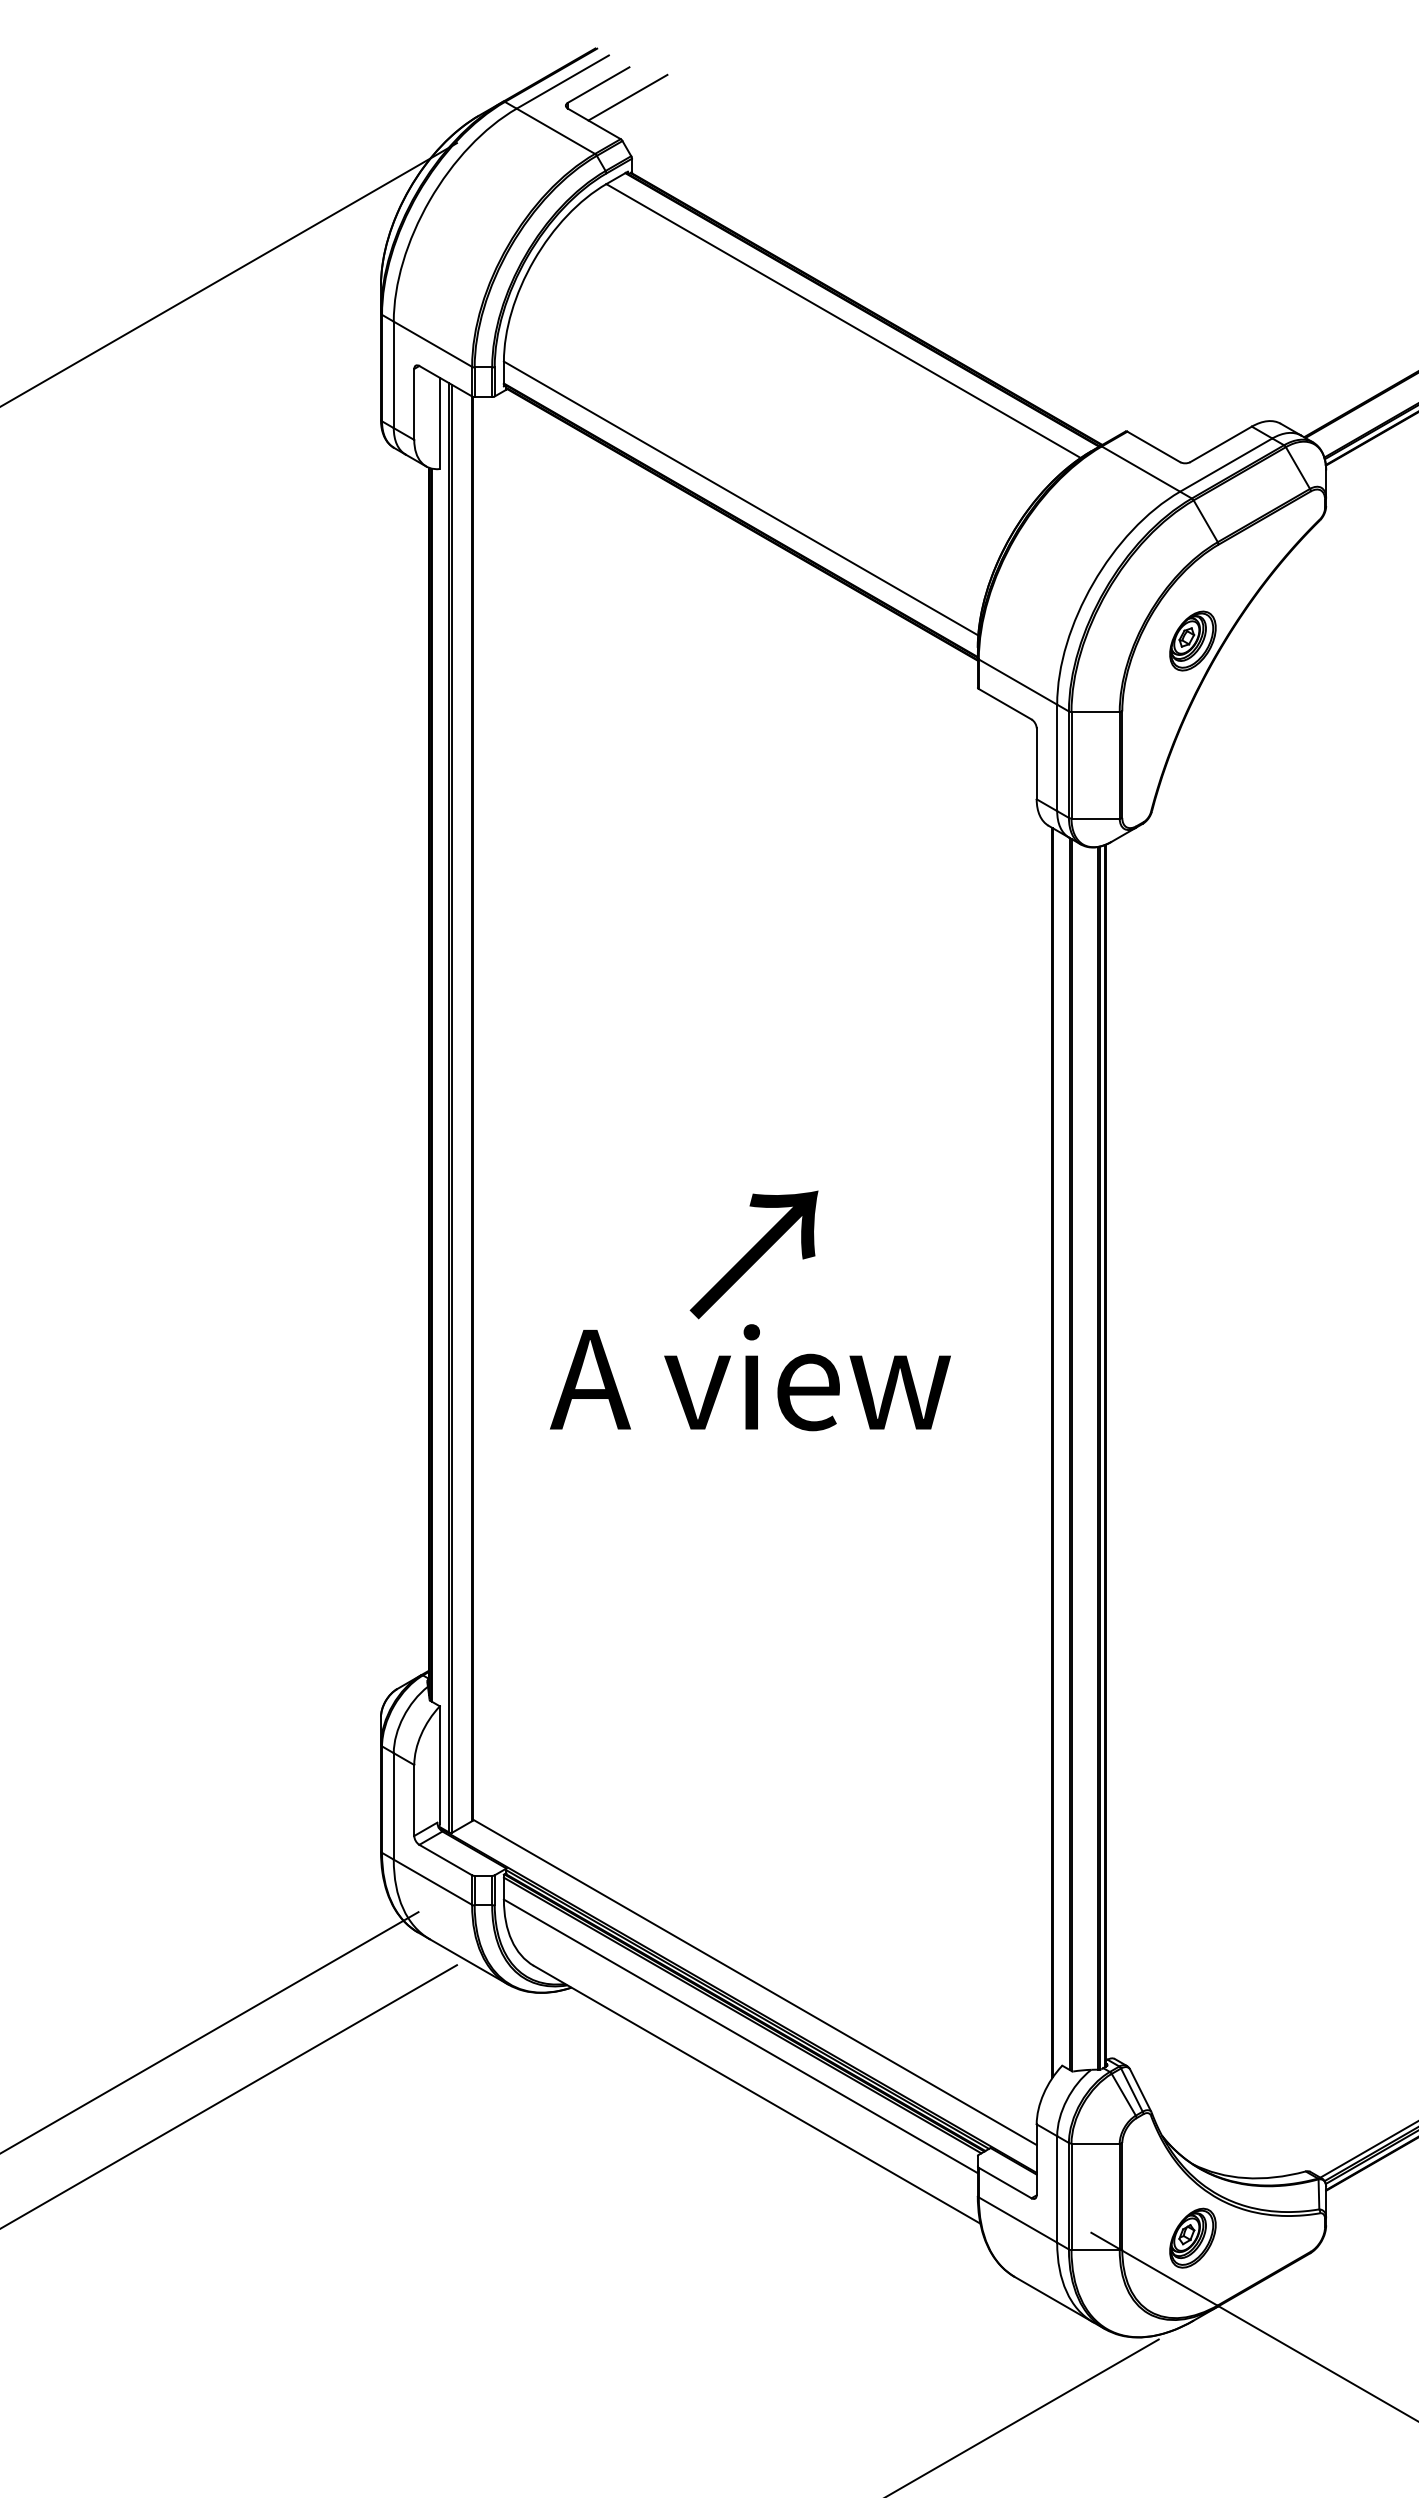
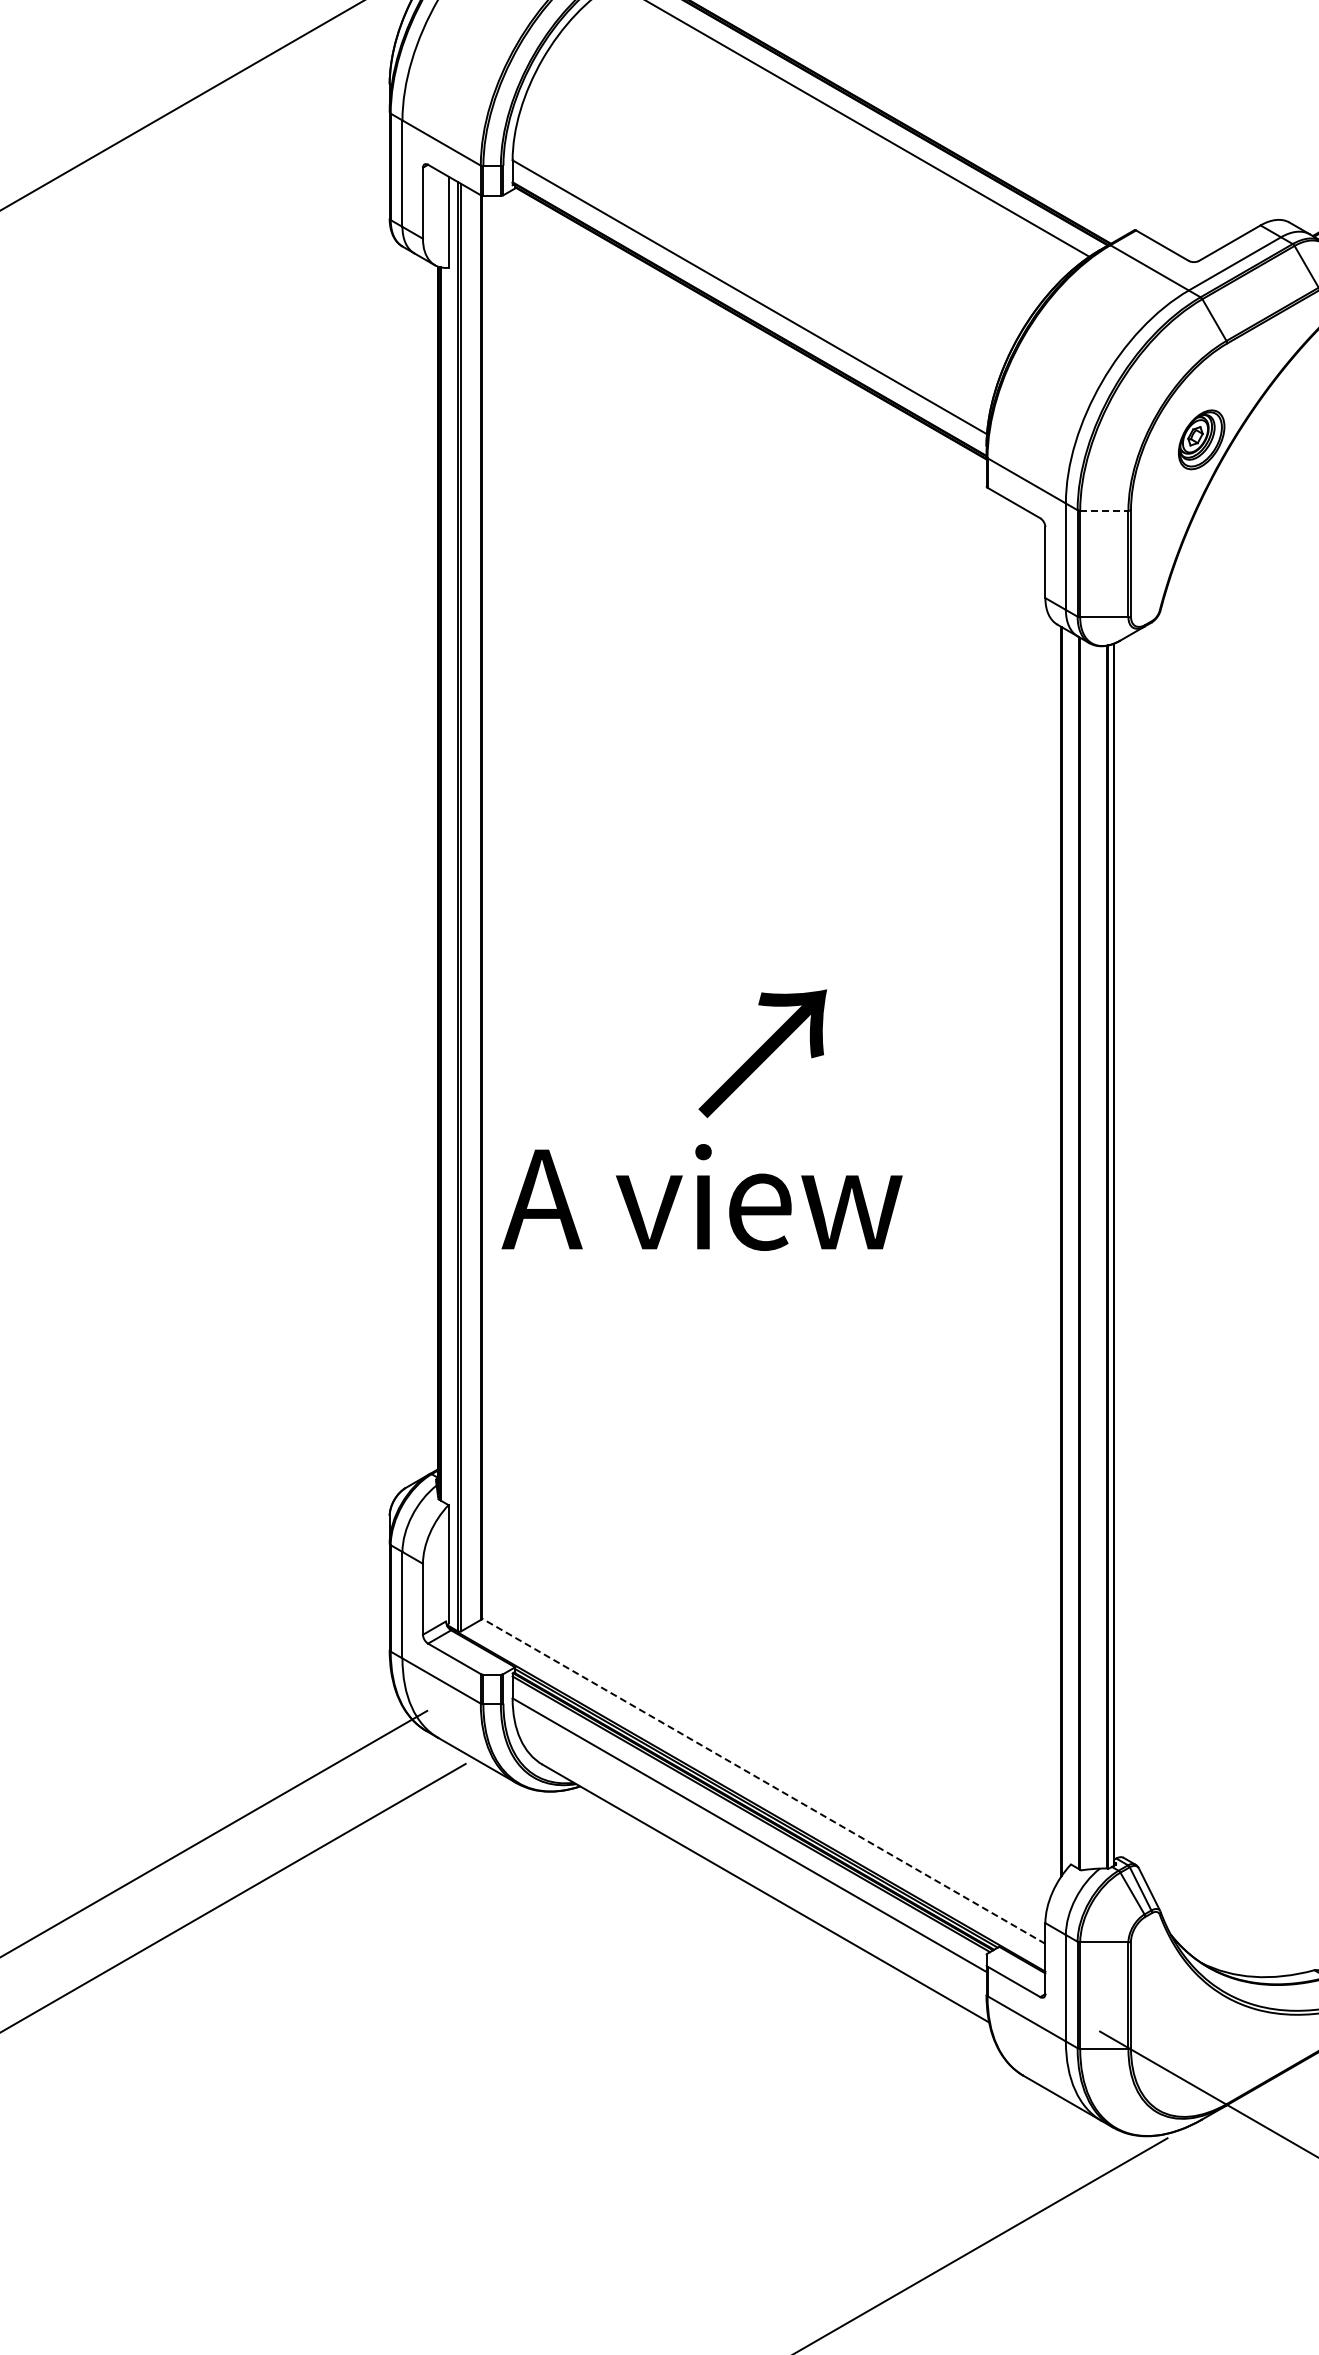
line: (1096, 712) -> (1105, 511), solid -> dashed
text: (750, 1377) -> (702, 1197), moved
line: (754, 1982) -> (763, 1781), solid -> dashed
part: (1192, 2237) -> (1201, 2036), removed

